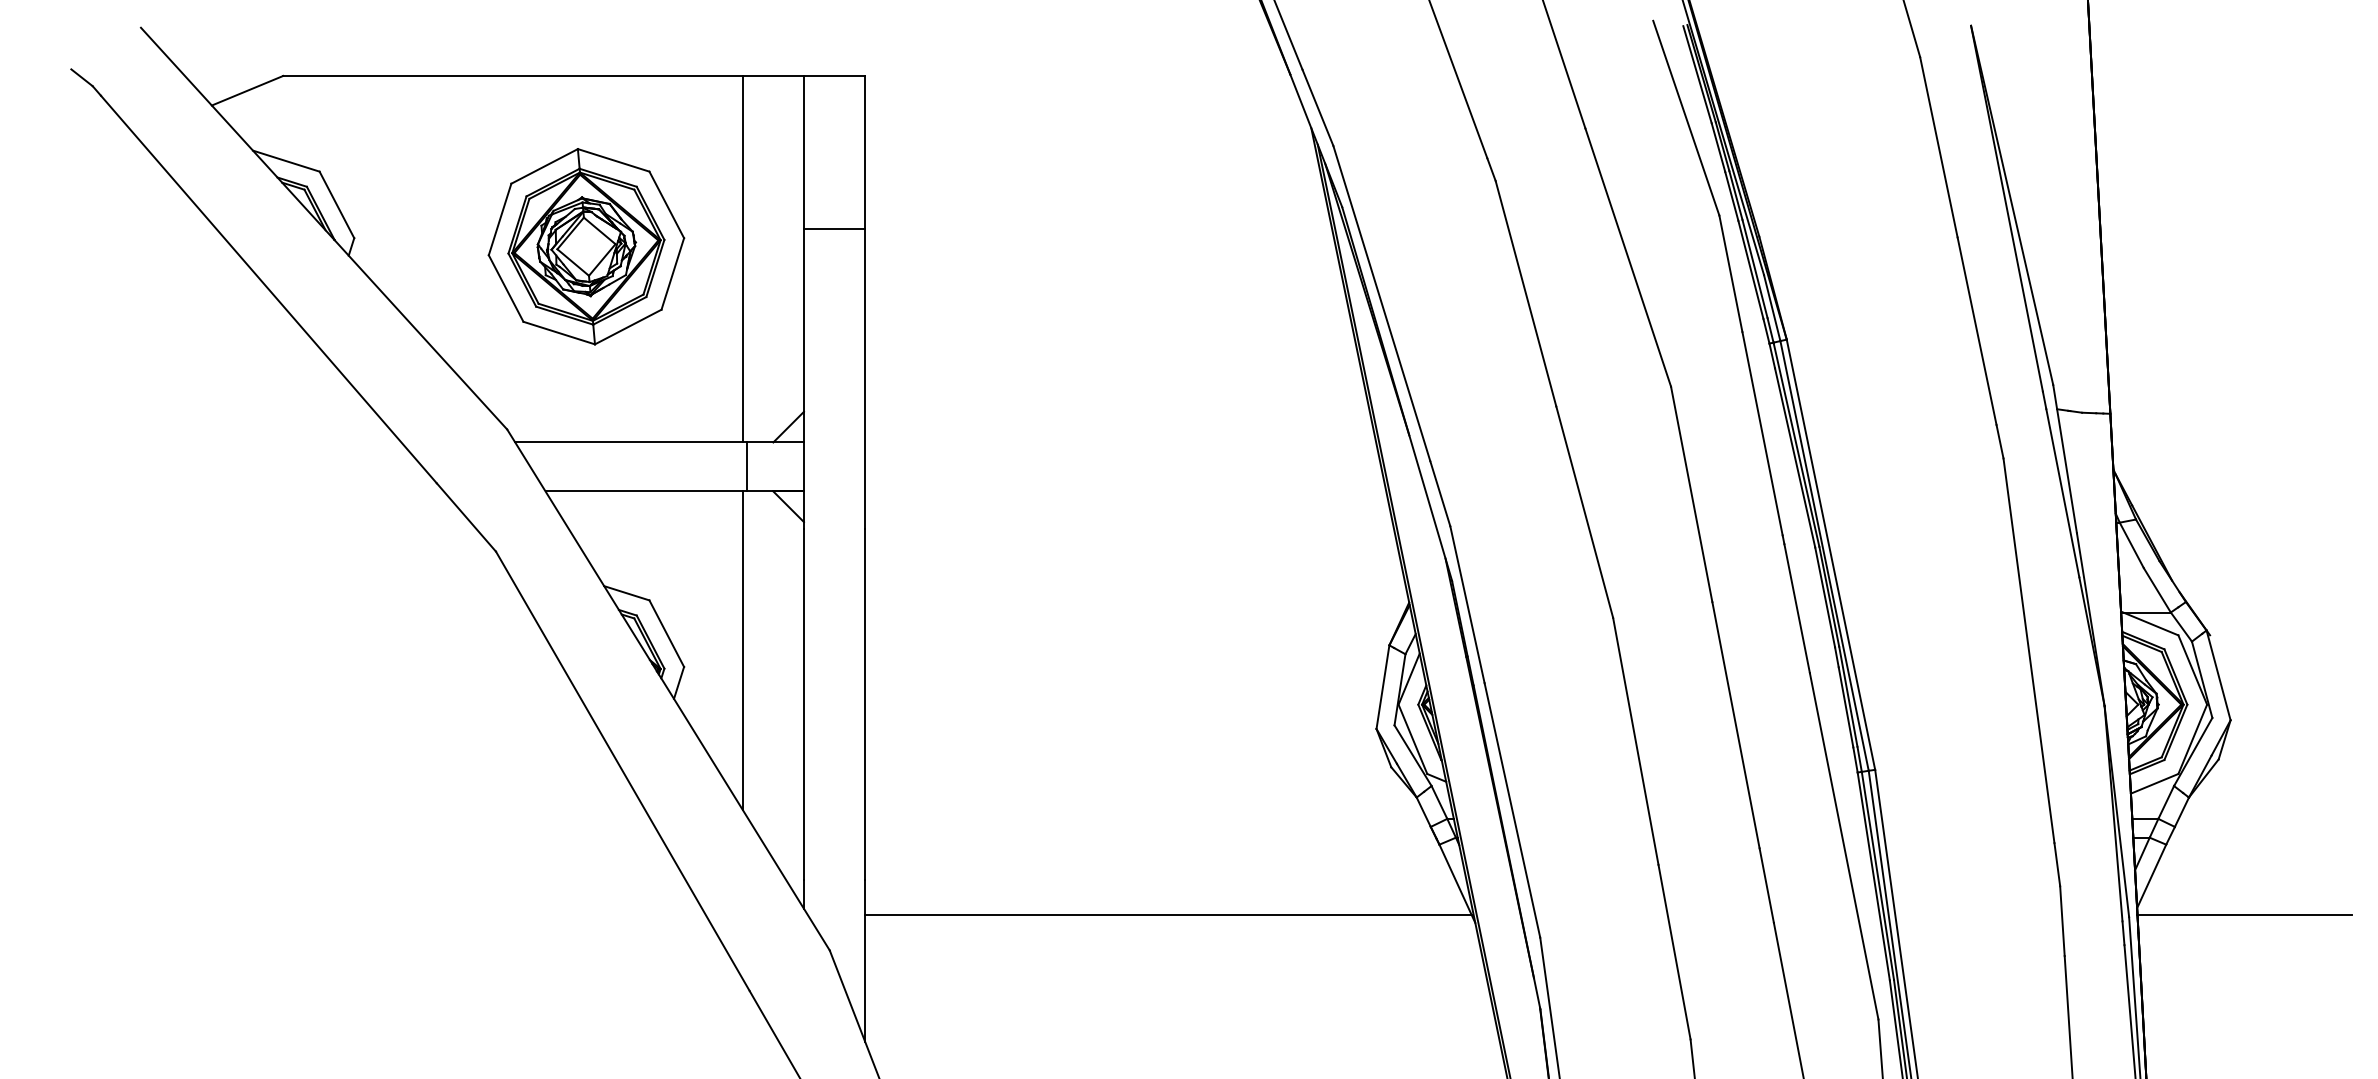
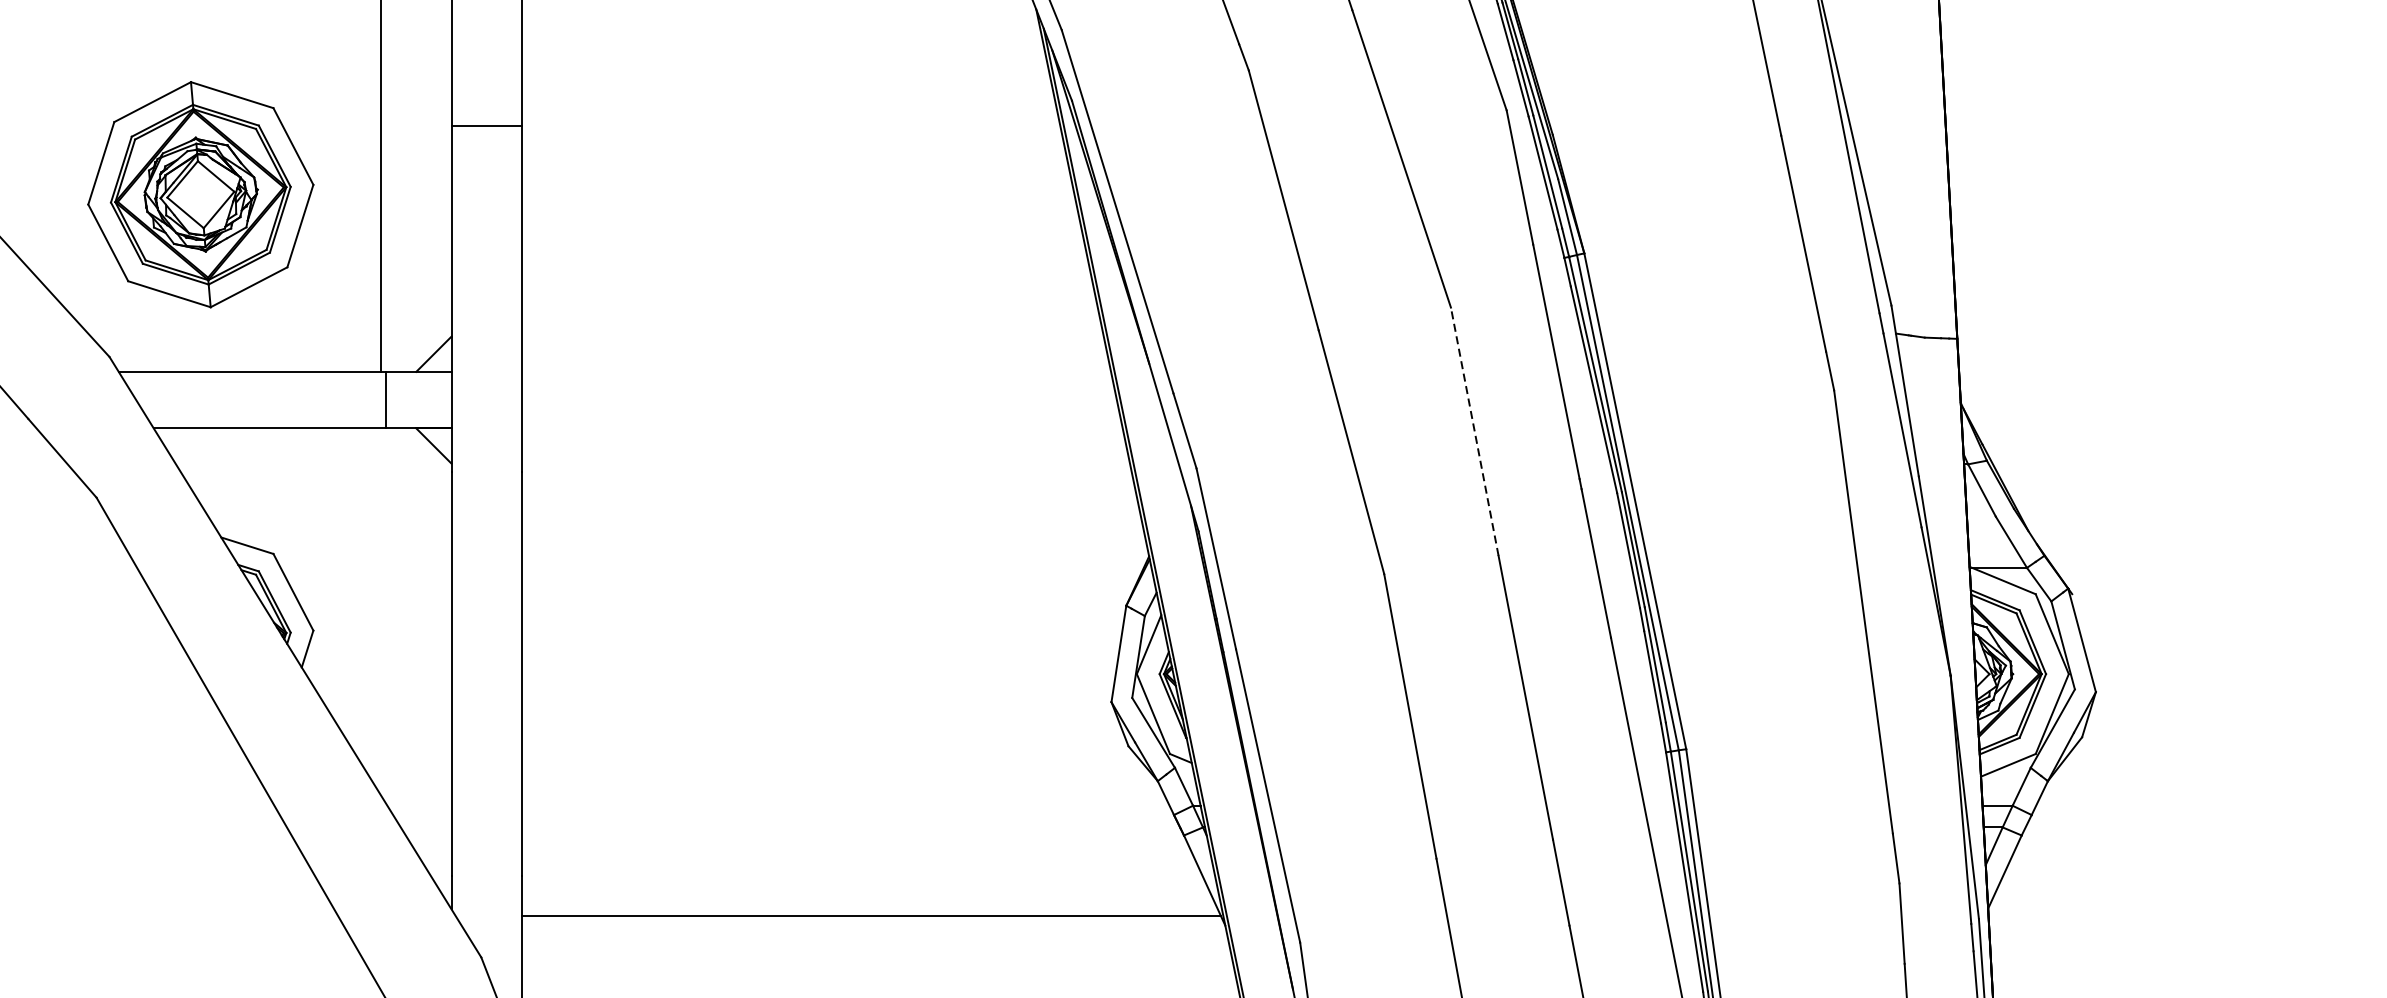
part: (586, 246) -> (200, 194), moved
line: (1691, 494) -> (1474, 431), solid -> dashed
line: (742, 650) -> (380, 611), removed
line: (2244, 914) -> (2111, 915), removed

